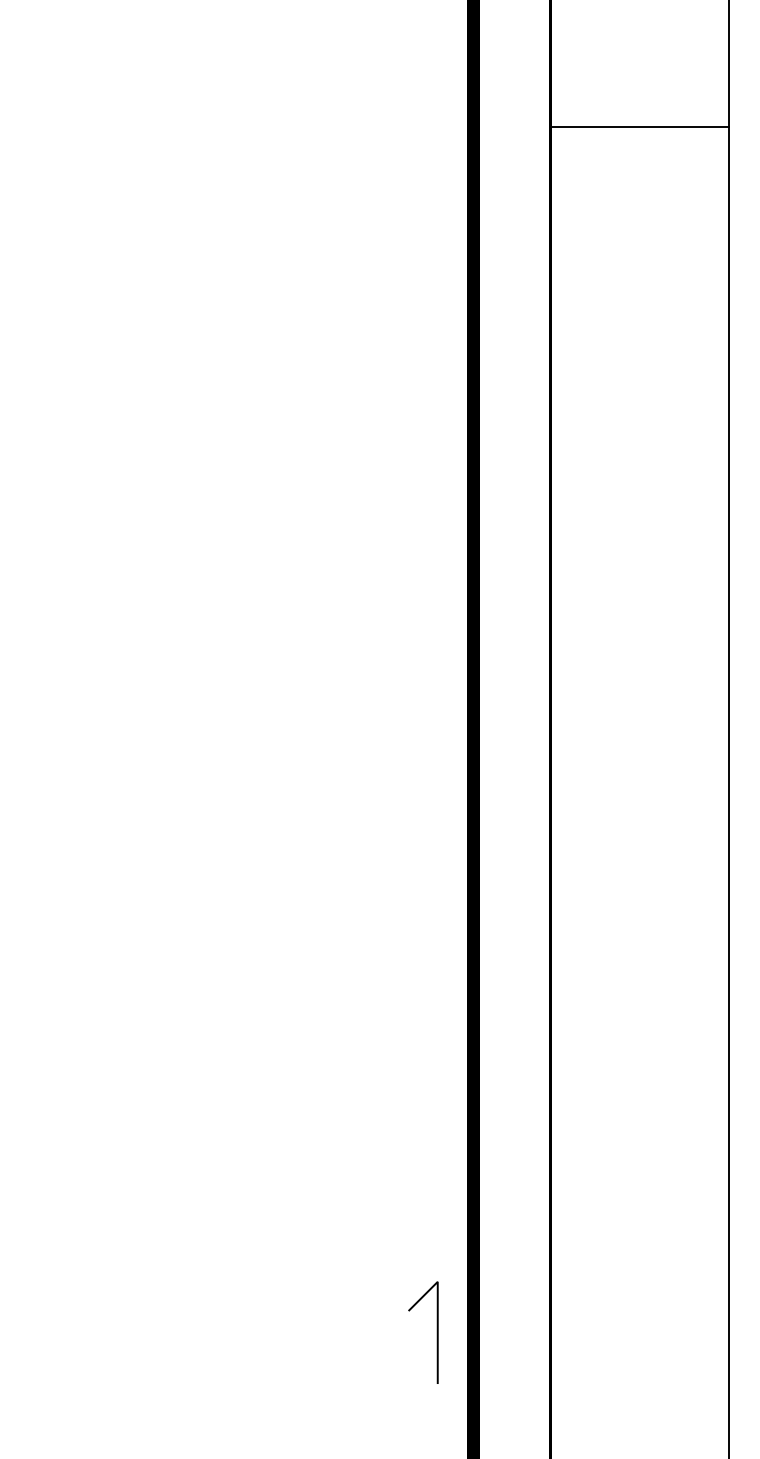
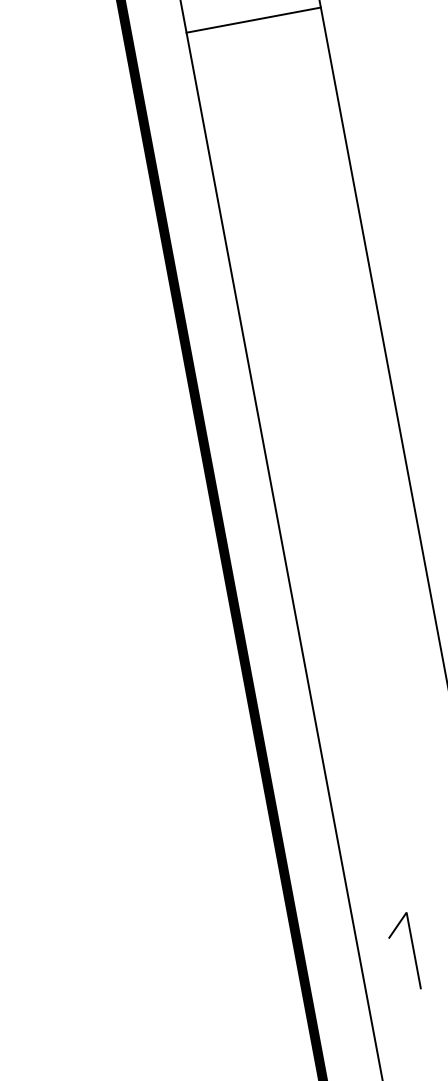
line: (639, 127) -> (253, 20), moved
line: (436, 1332) -> (412, 950), moved

